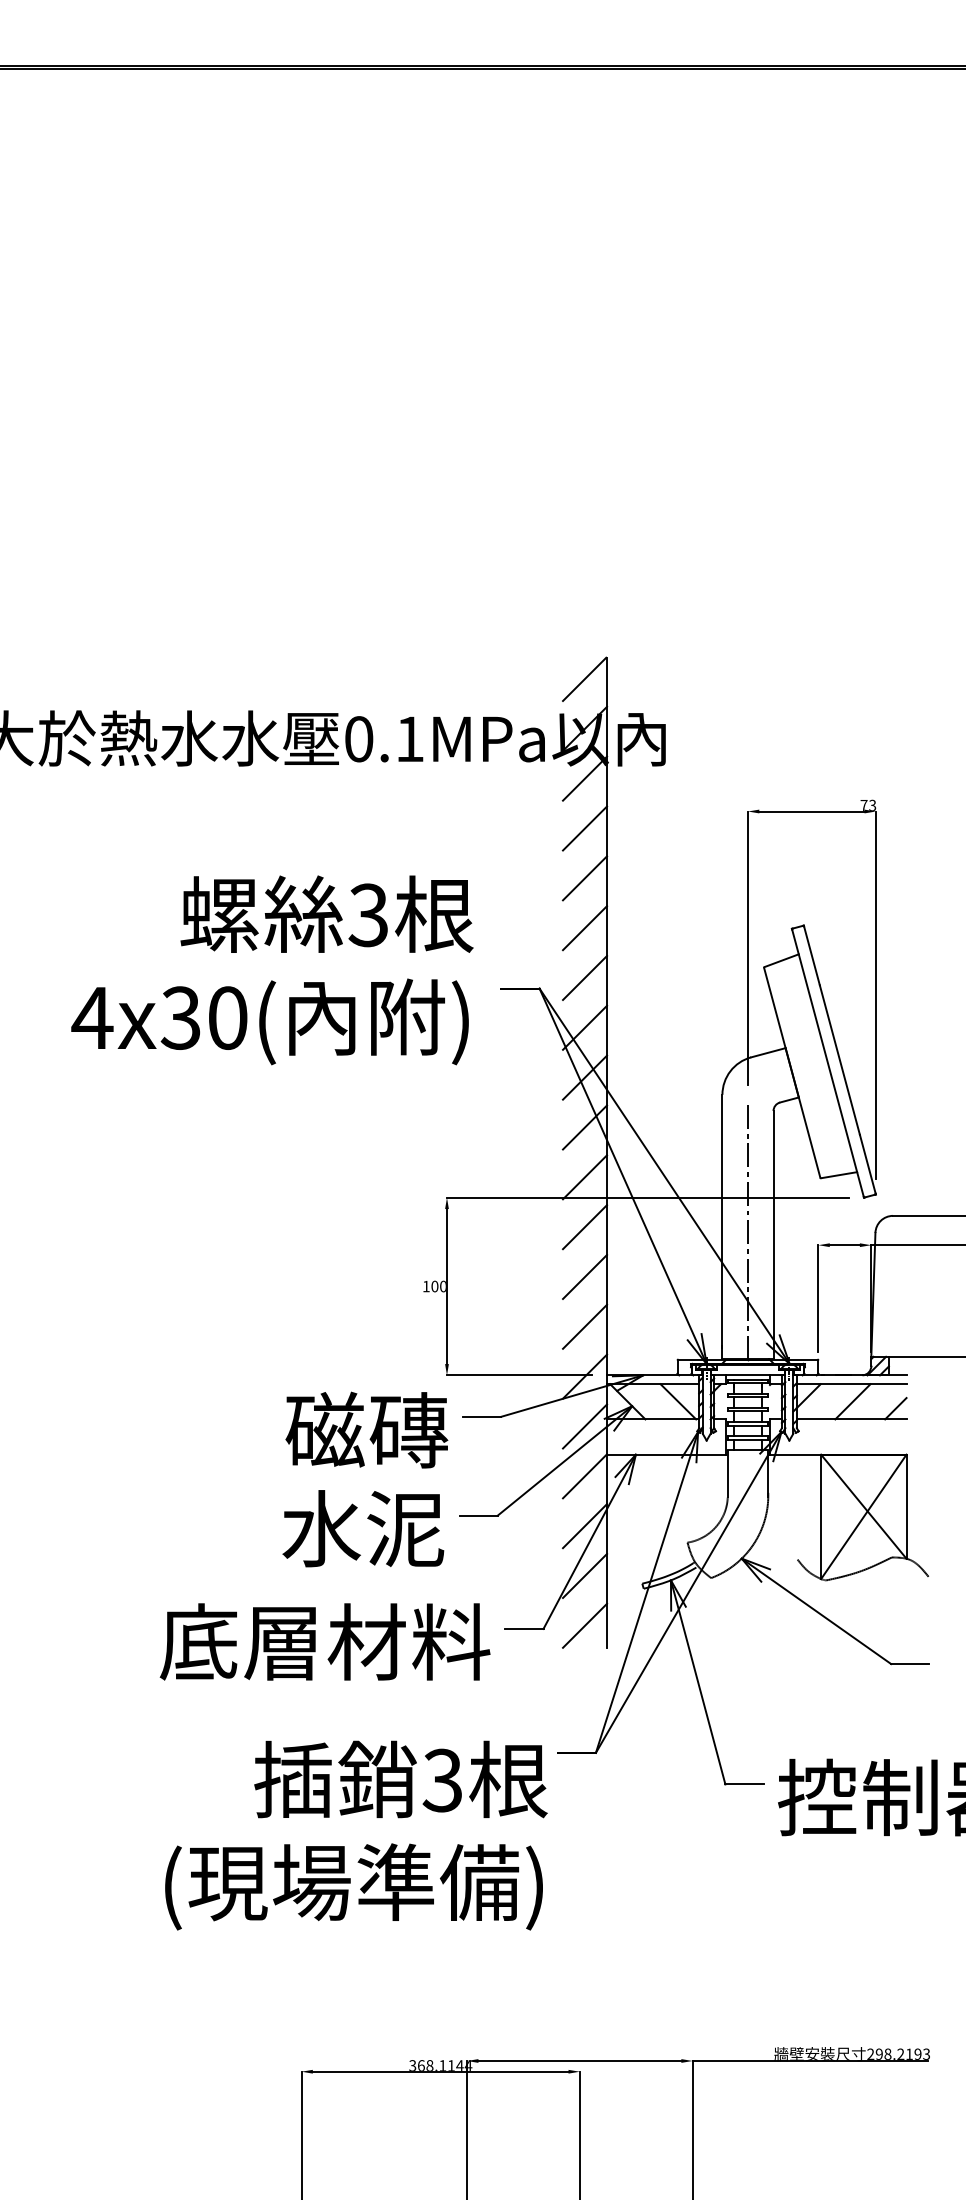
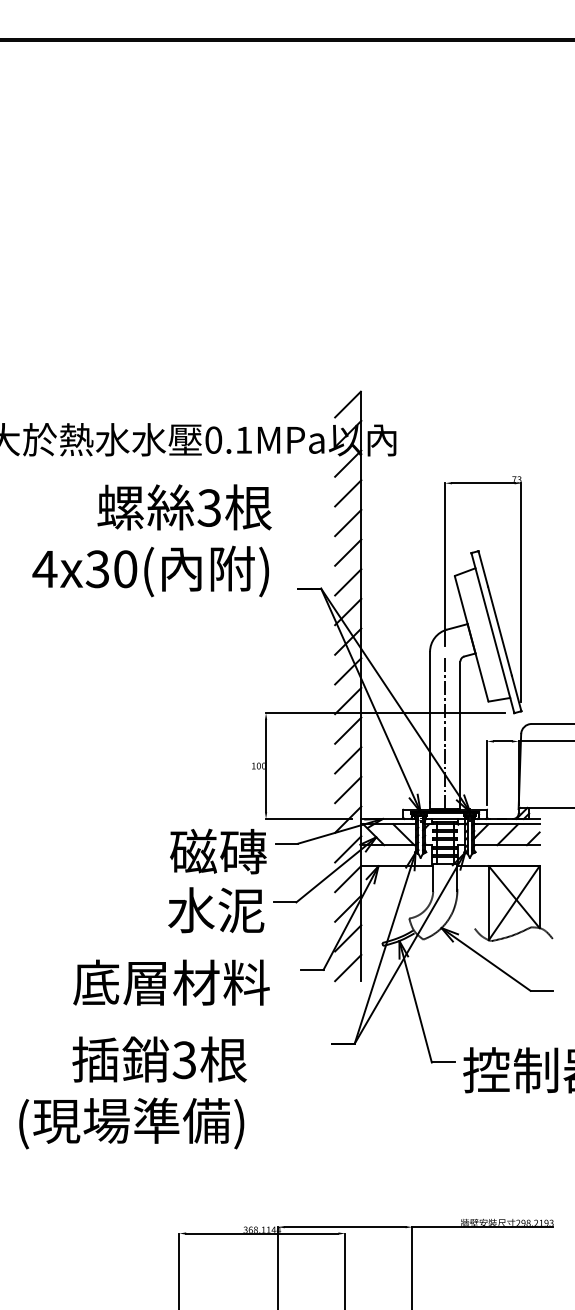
text: (271, 969) -> (151, 540), moved
text: (325, 1641) -> (171, 982), moved
text: (355, 1834) -> (132, 1092), moved

